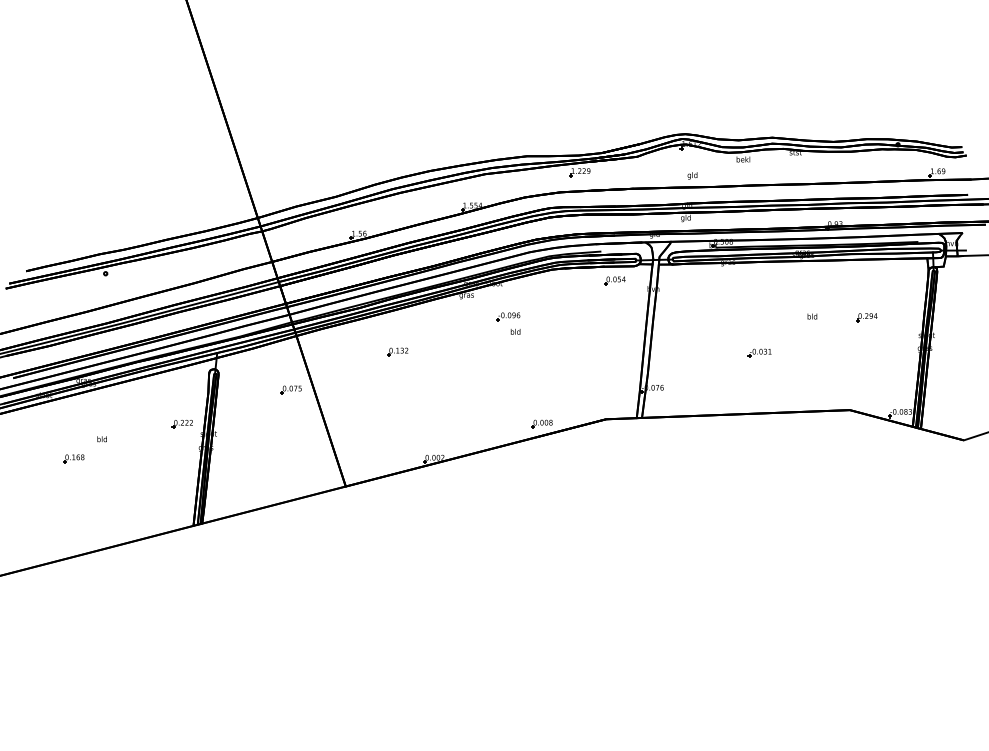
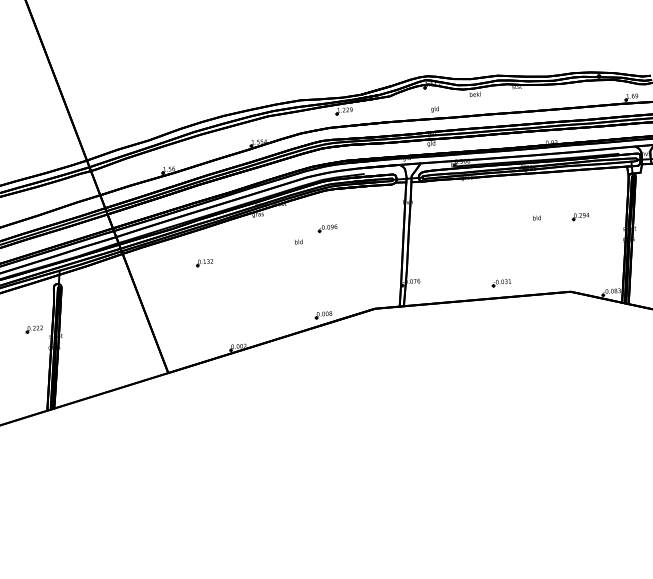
part: (614, 280) -> (376, 196), removed
part: (508, 316) -> (327, 228), moved
part: (759, 352) -> (501, 282), moved
part: (290, 389) -> (119, 297), removed

